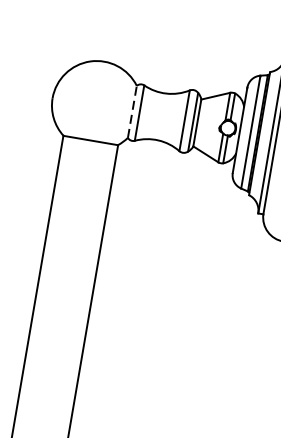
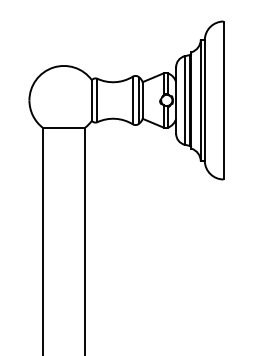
line: (131, 111) -> (91, 100), dashed -> solid

